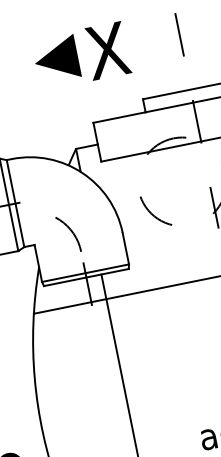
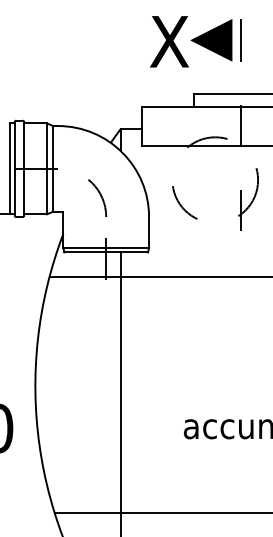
line: (56, 59) -> (211, 40), moved
arc: (71, 232) -> (100, 196), moved

